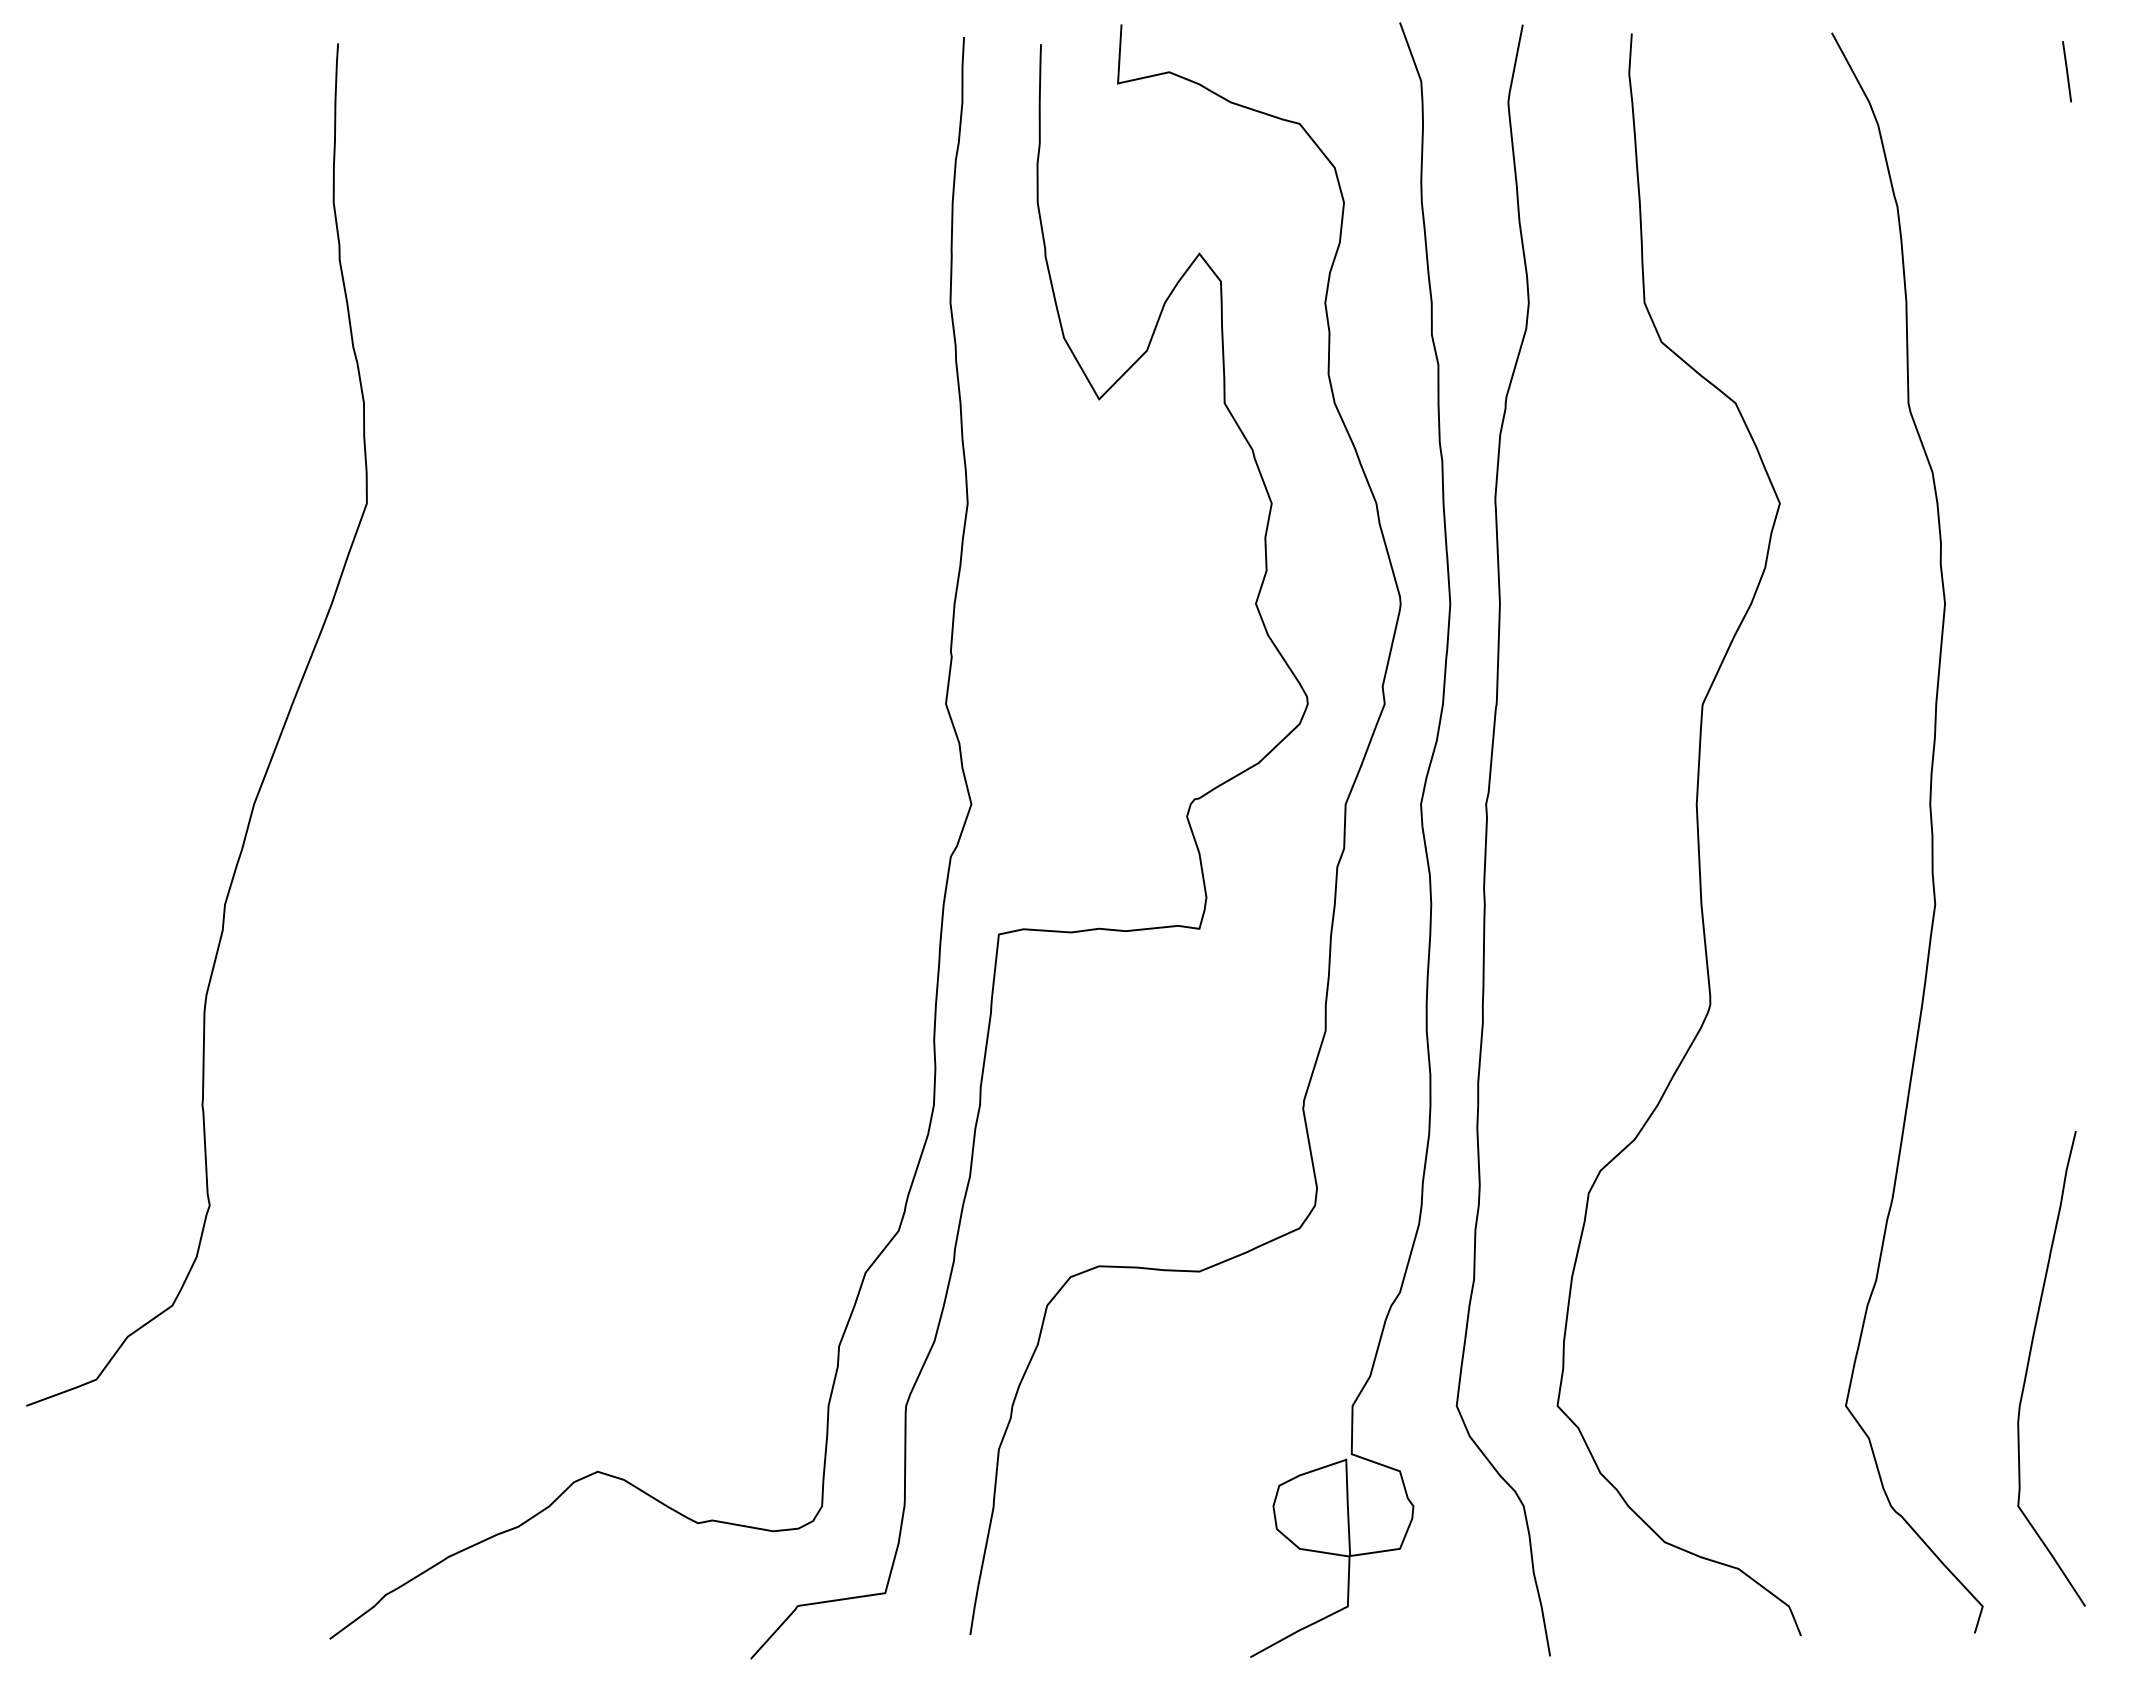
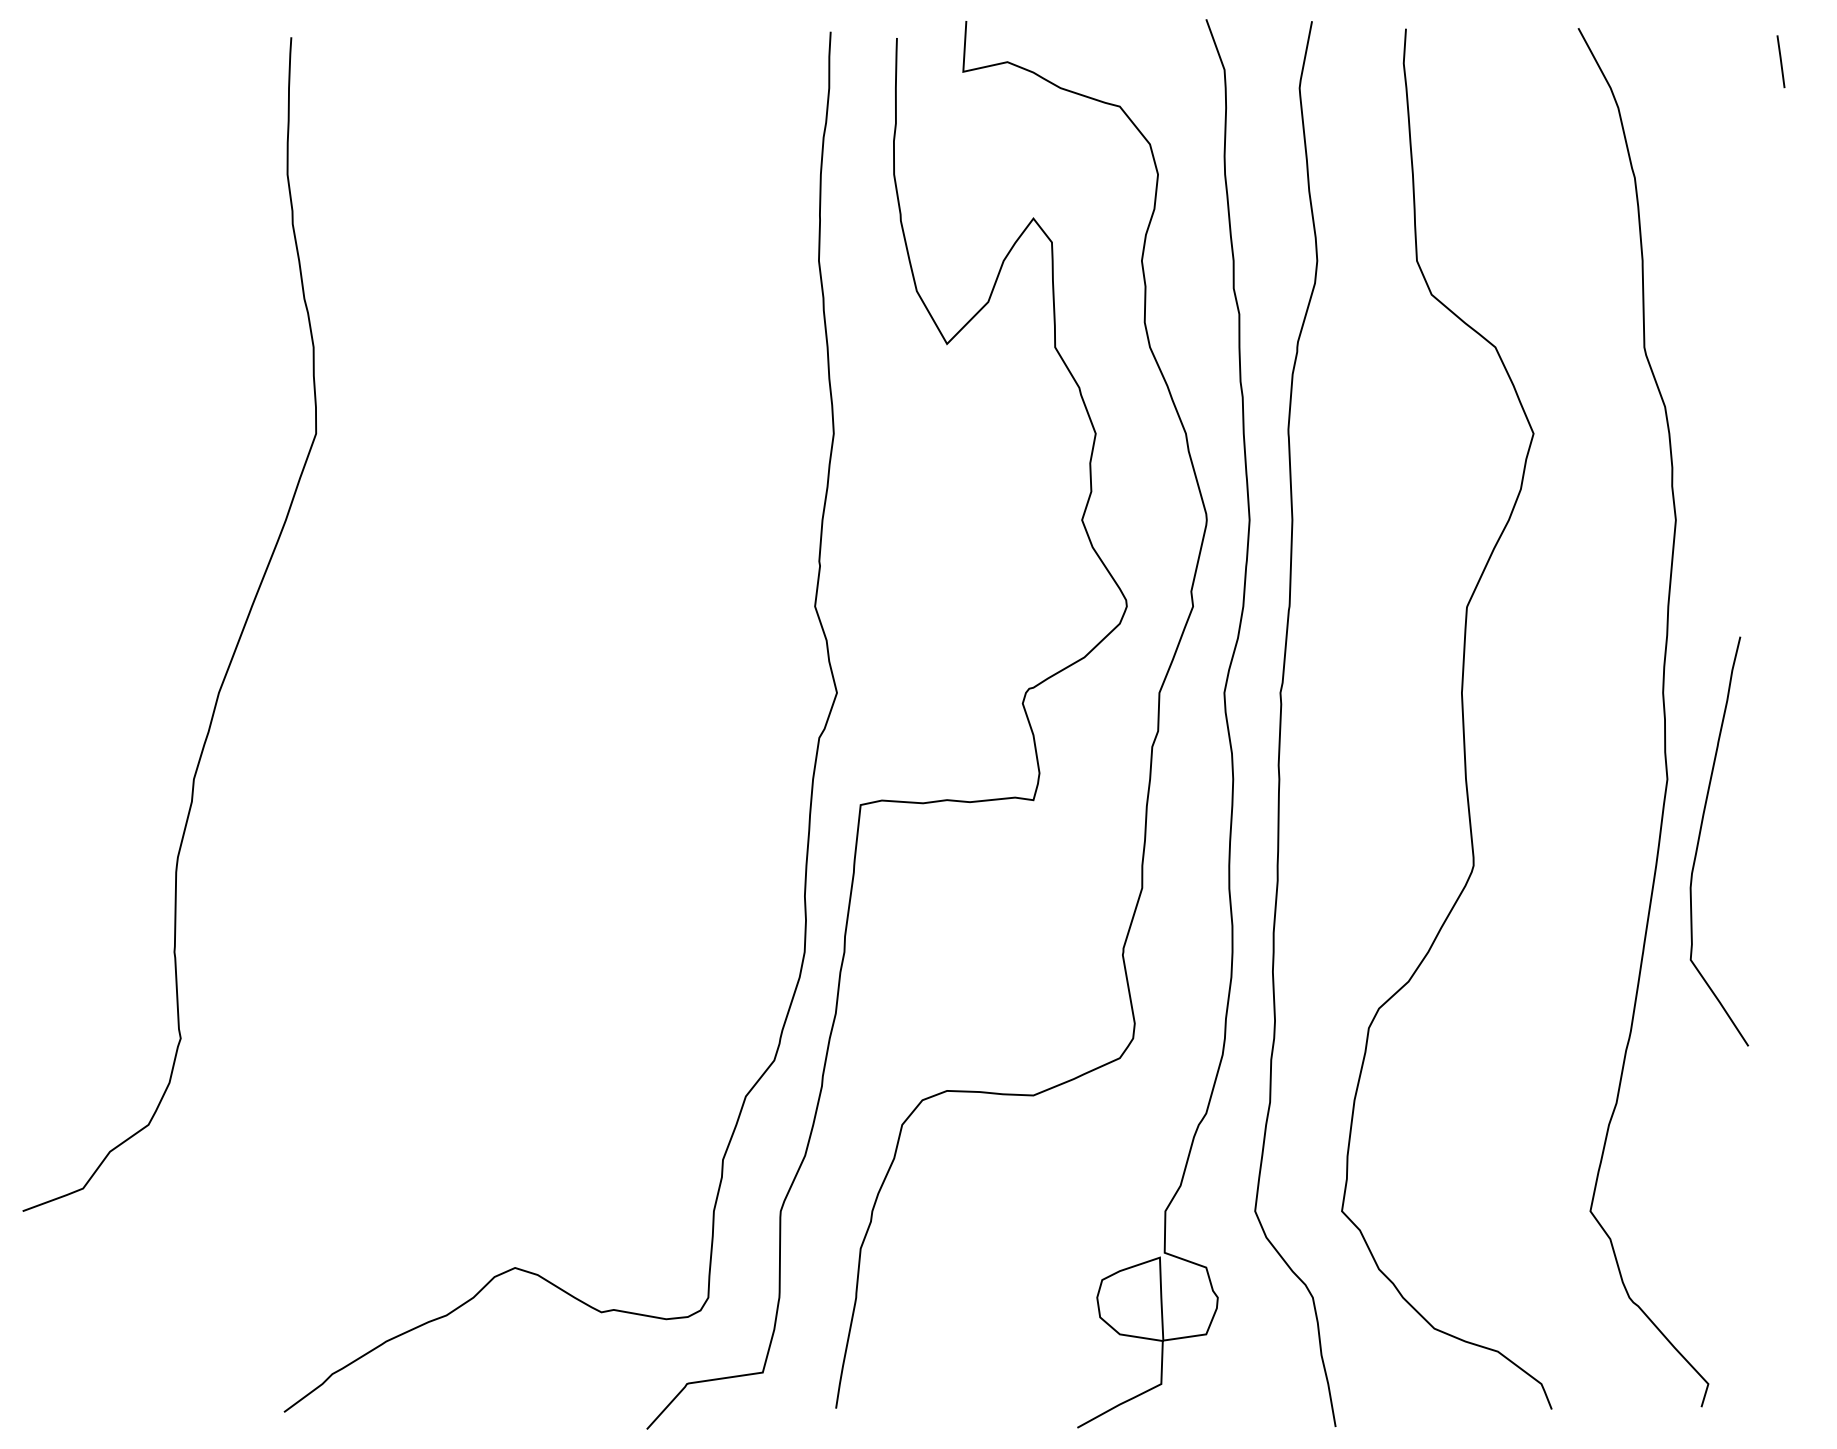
curve: (2029, 1362) -> (1700, 836), moved

